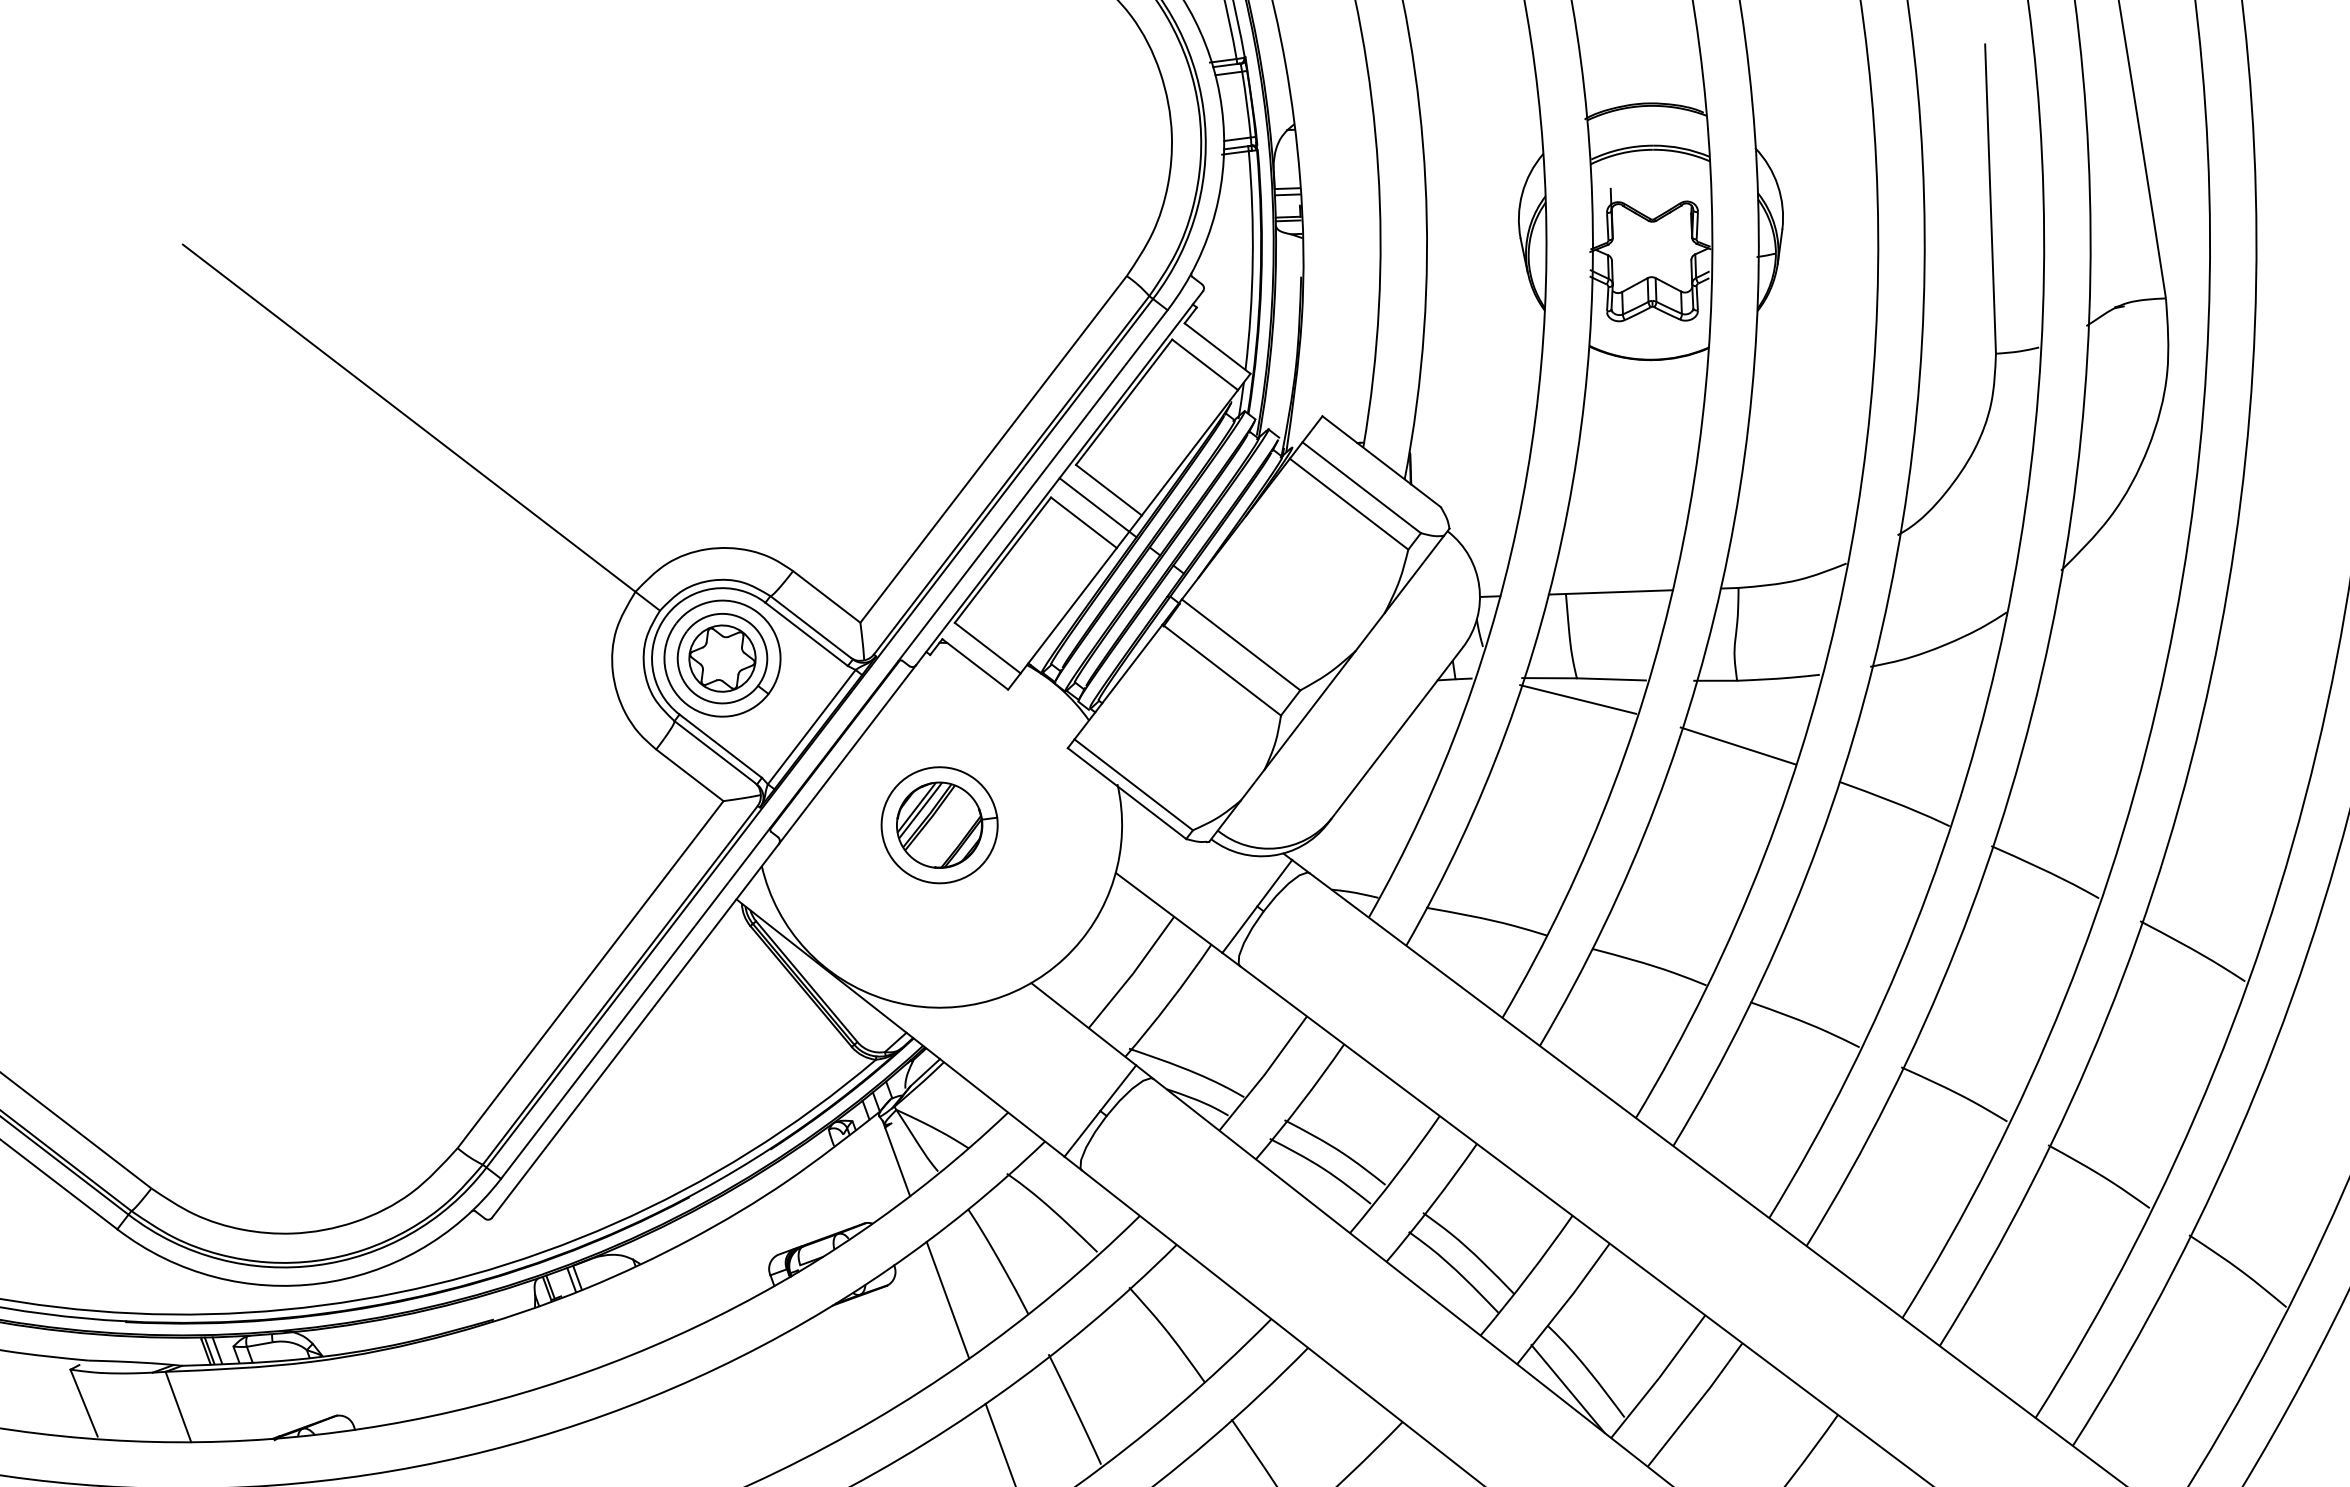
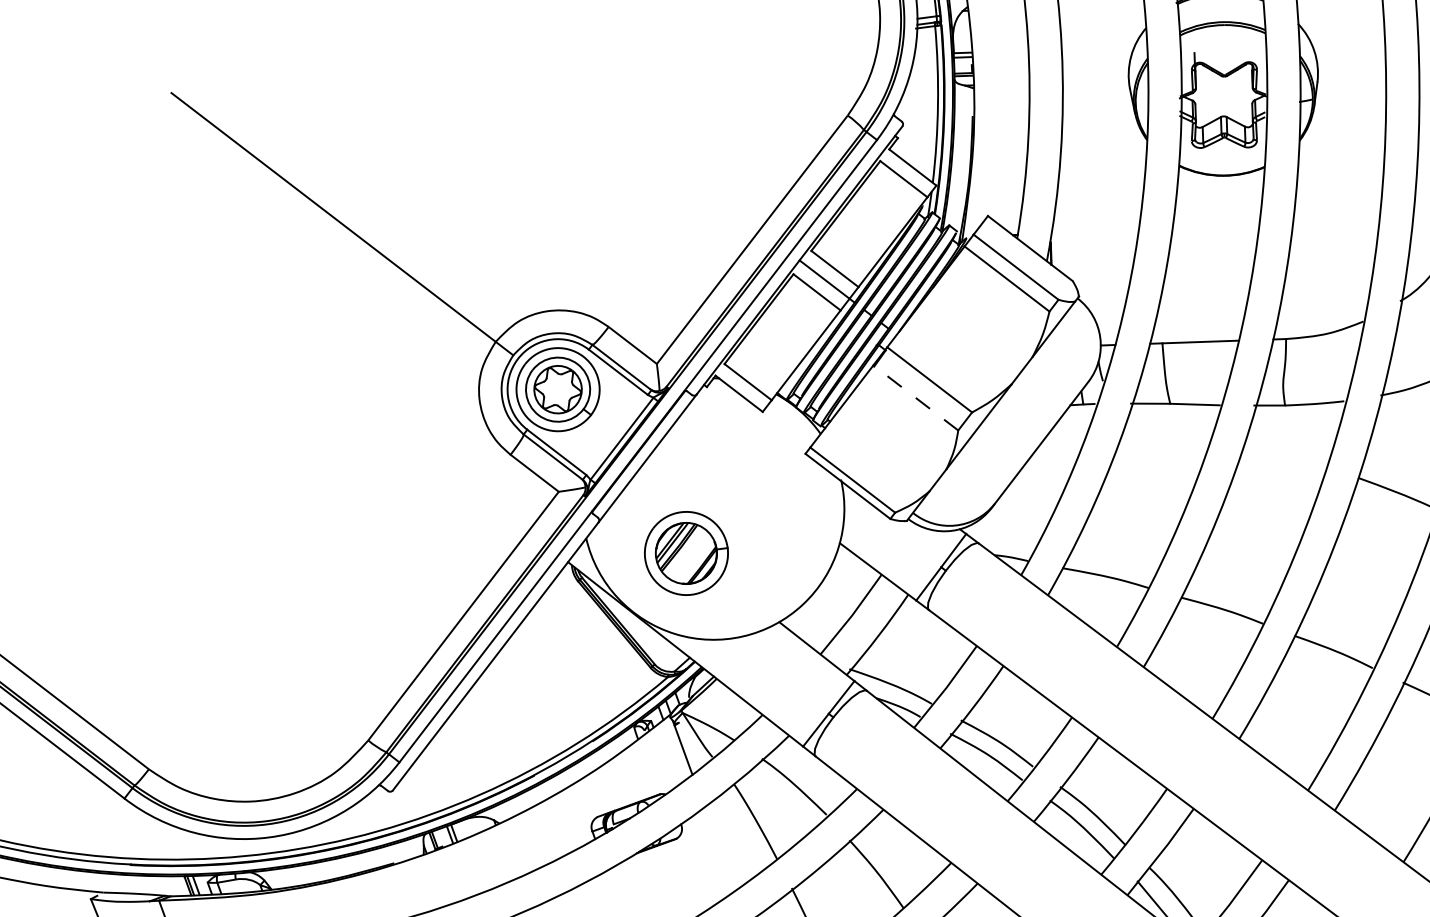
line: (1221, 670) -> (915, 398), solid -> dashed
line: (1578, 699) -> (1171, 418), removed
line: (1737, 745) -> (1285, 451), removed
part: (939, 825) -> (686, 553), moved
line: (947, 1299) -> (719, 848), removed

